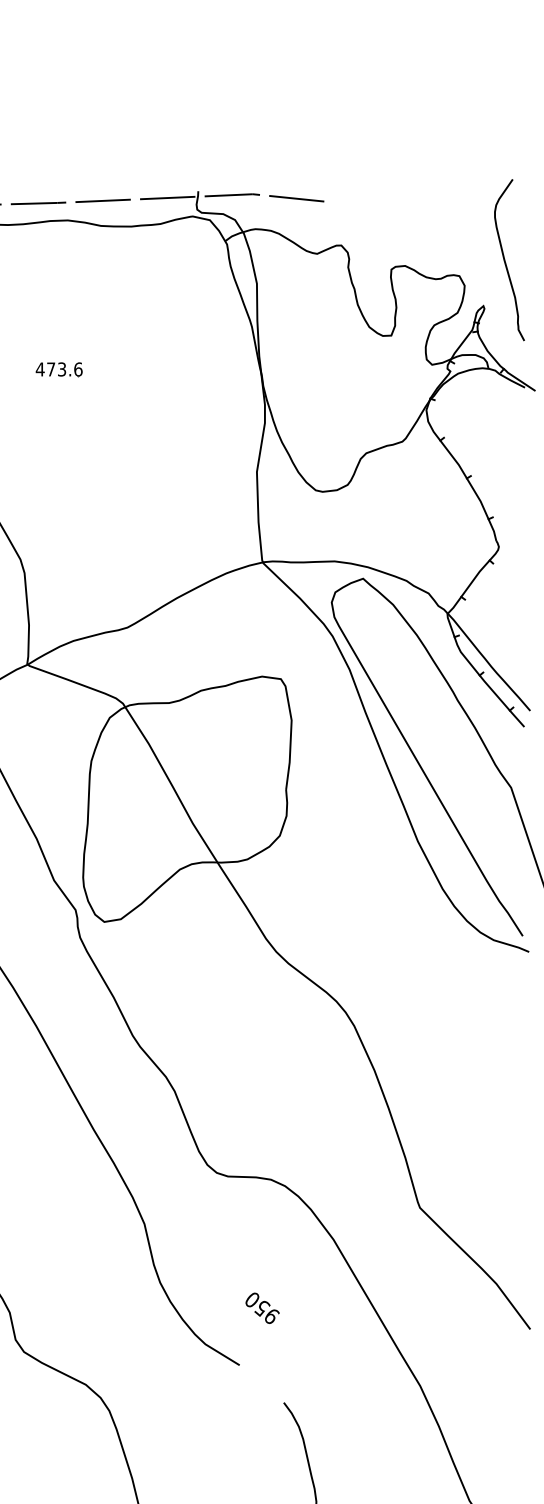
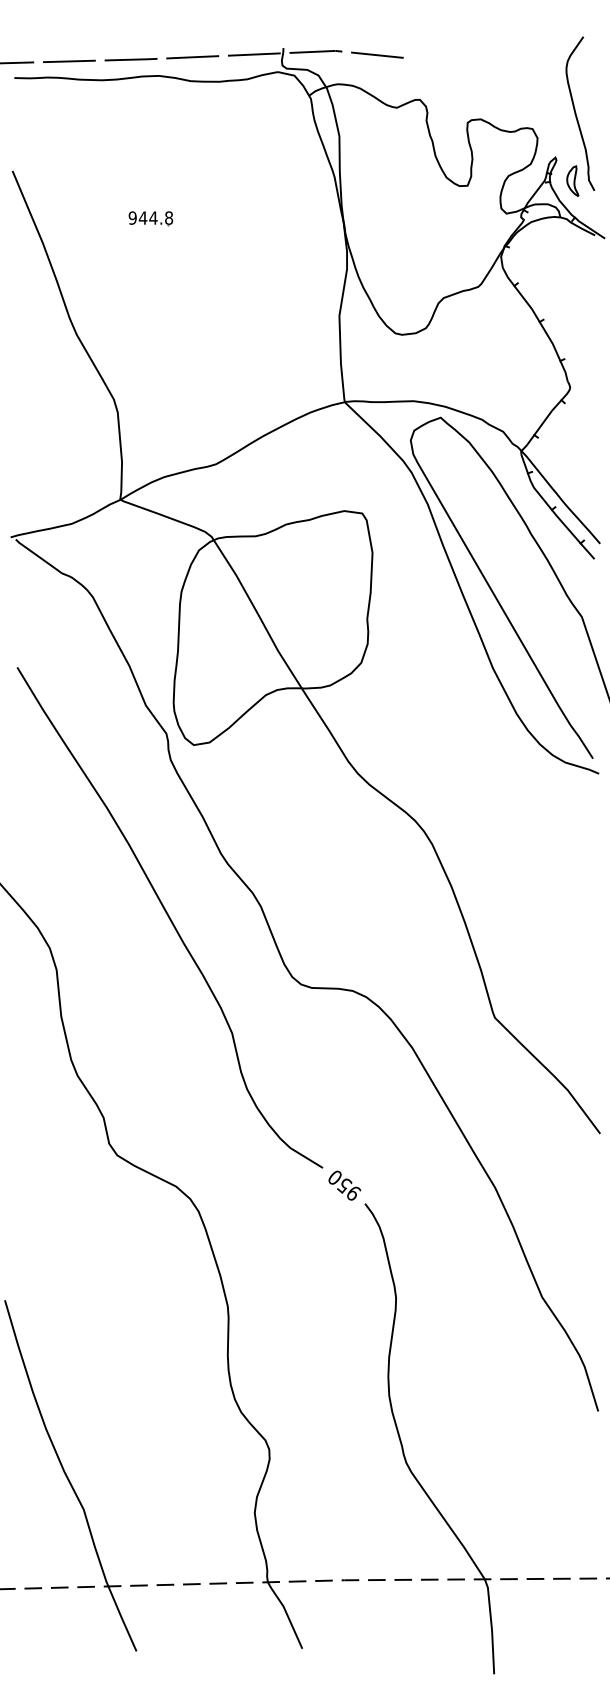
part: (501, 330) -> (572, 180), added
text: (58, 368) -> (150, 217), 473.6 -> 944.8
text: (262, 1308) -> (344, 1185), moved

